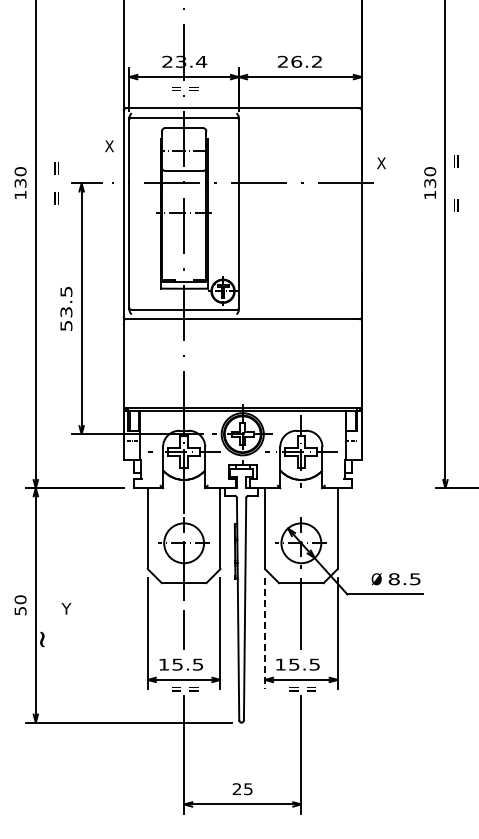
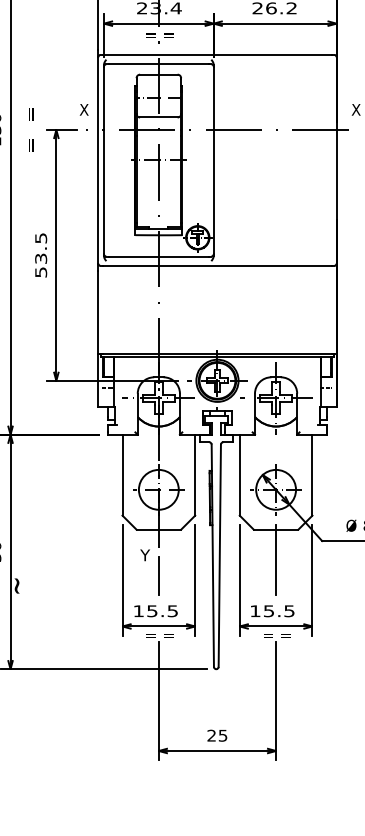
text: (109, 146) -> (84, 110), moved
text: (66, 608) -> (145, 555), moved
line: (265, 634) -> (240, 581), dashed -> solid

